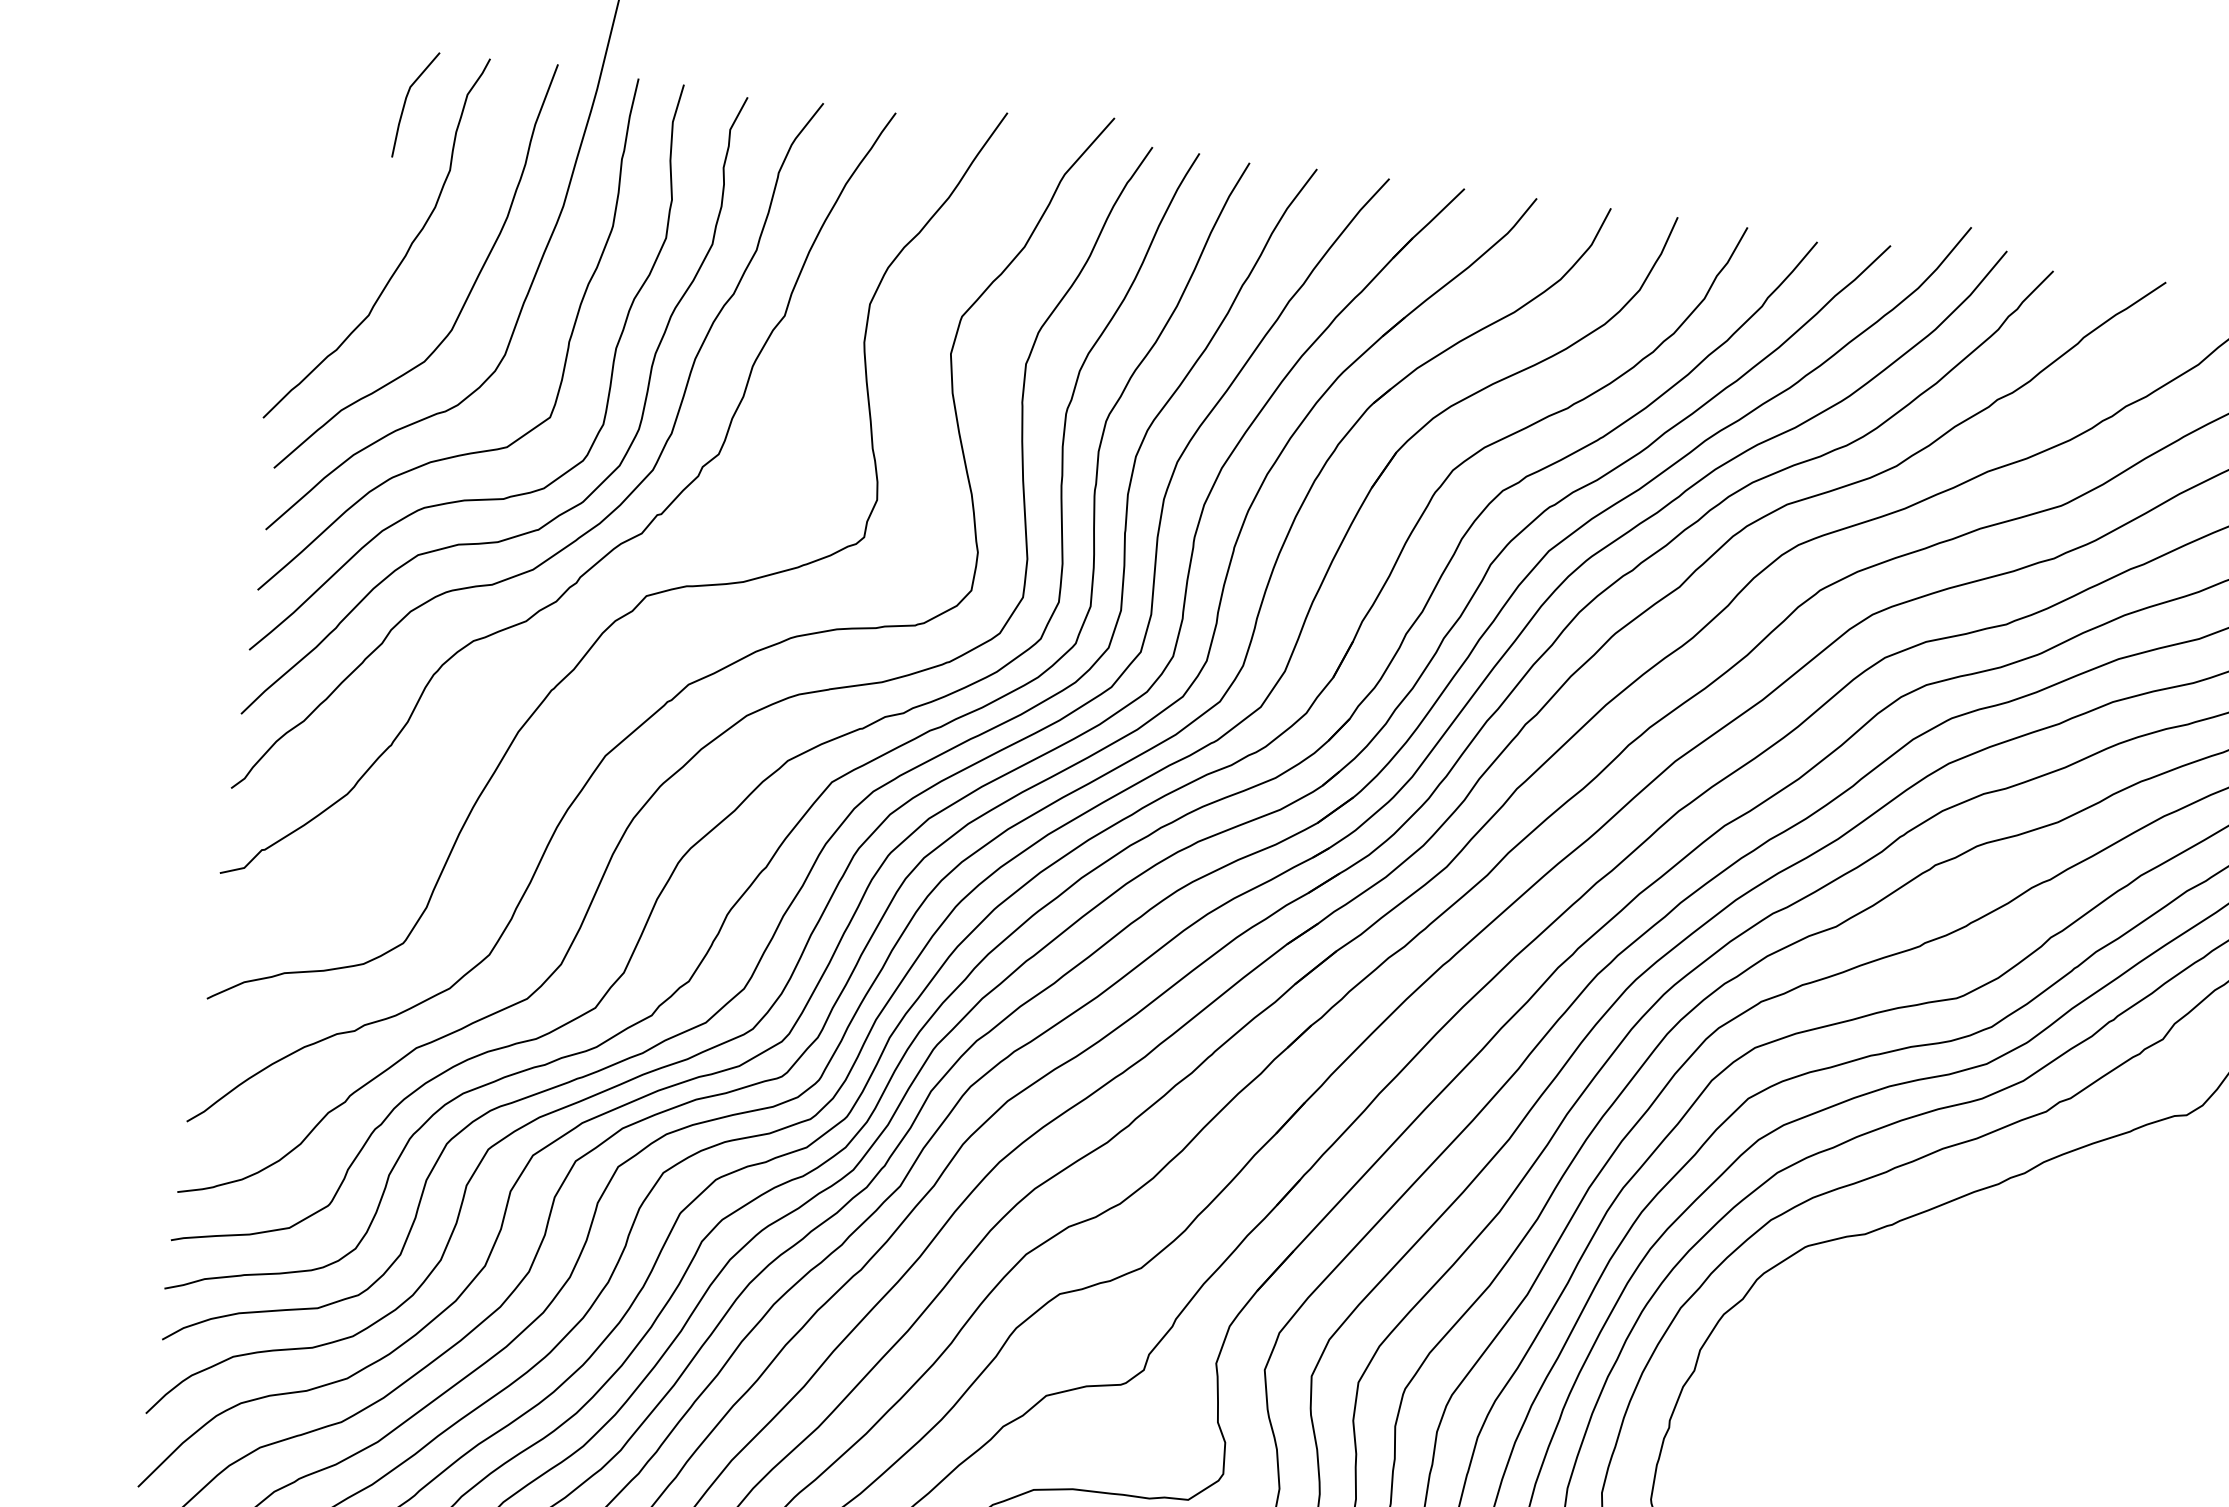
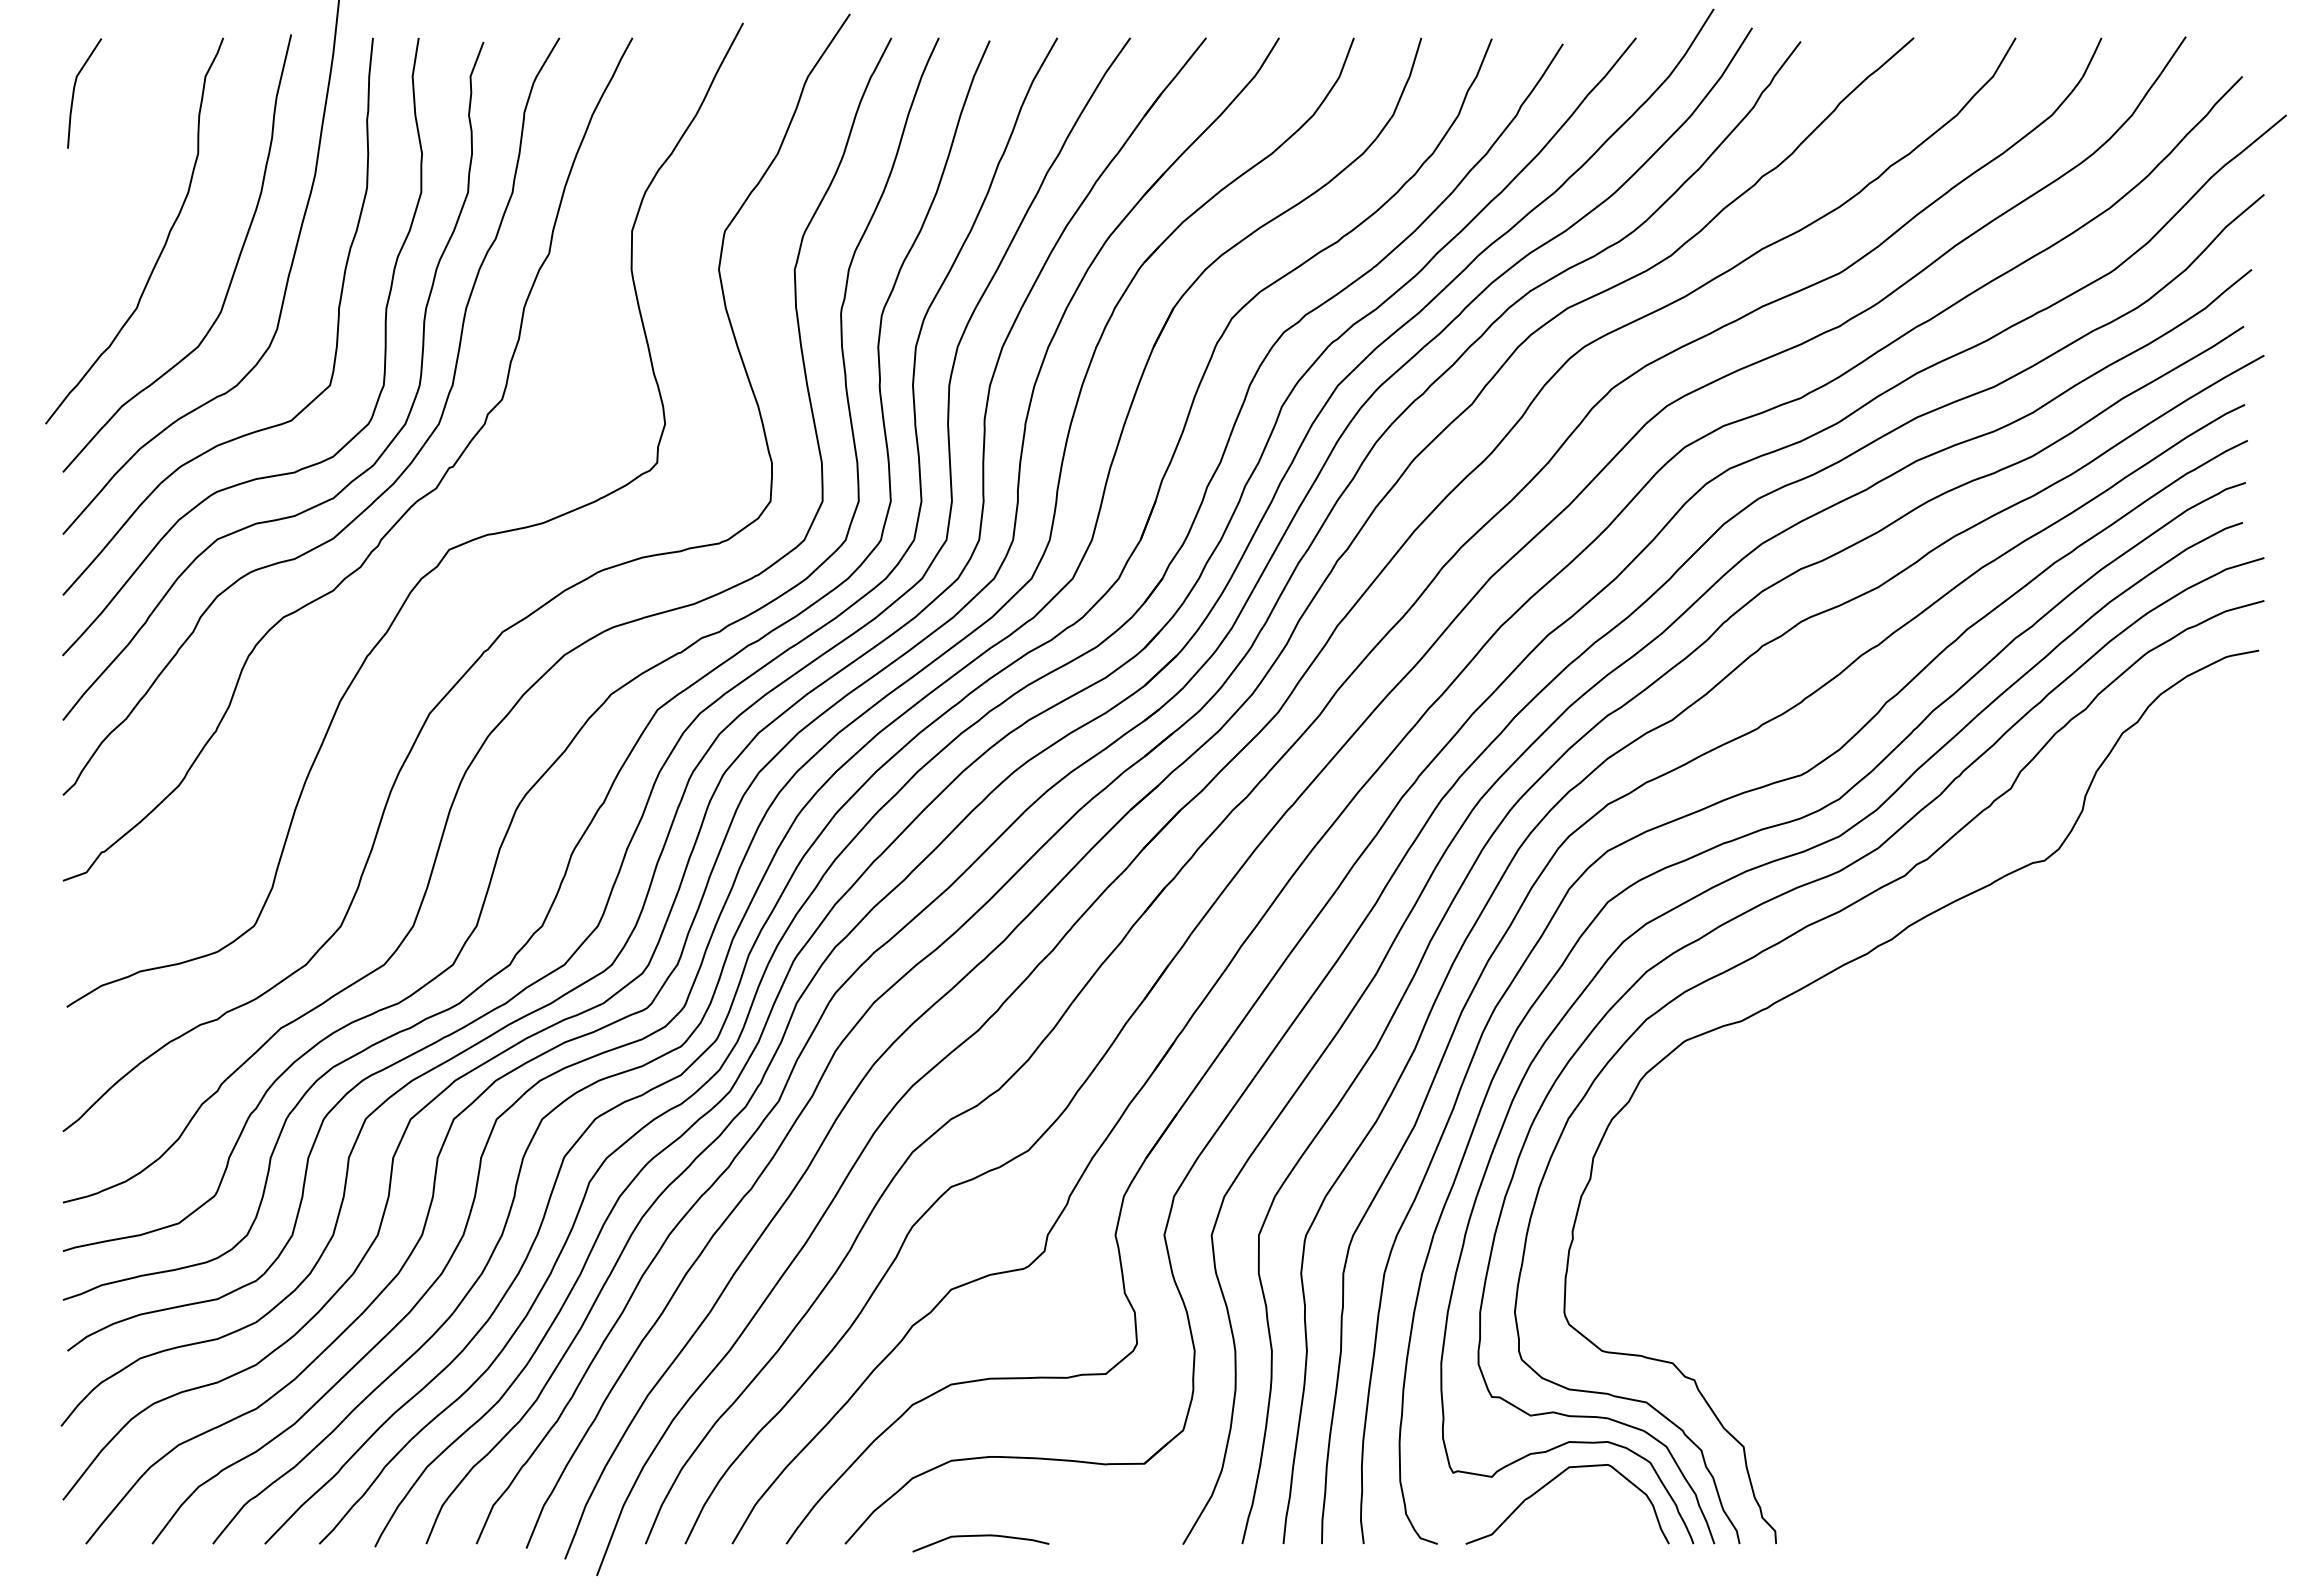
line: (405, 103) -> (74, 93), moved

